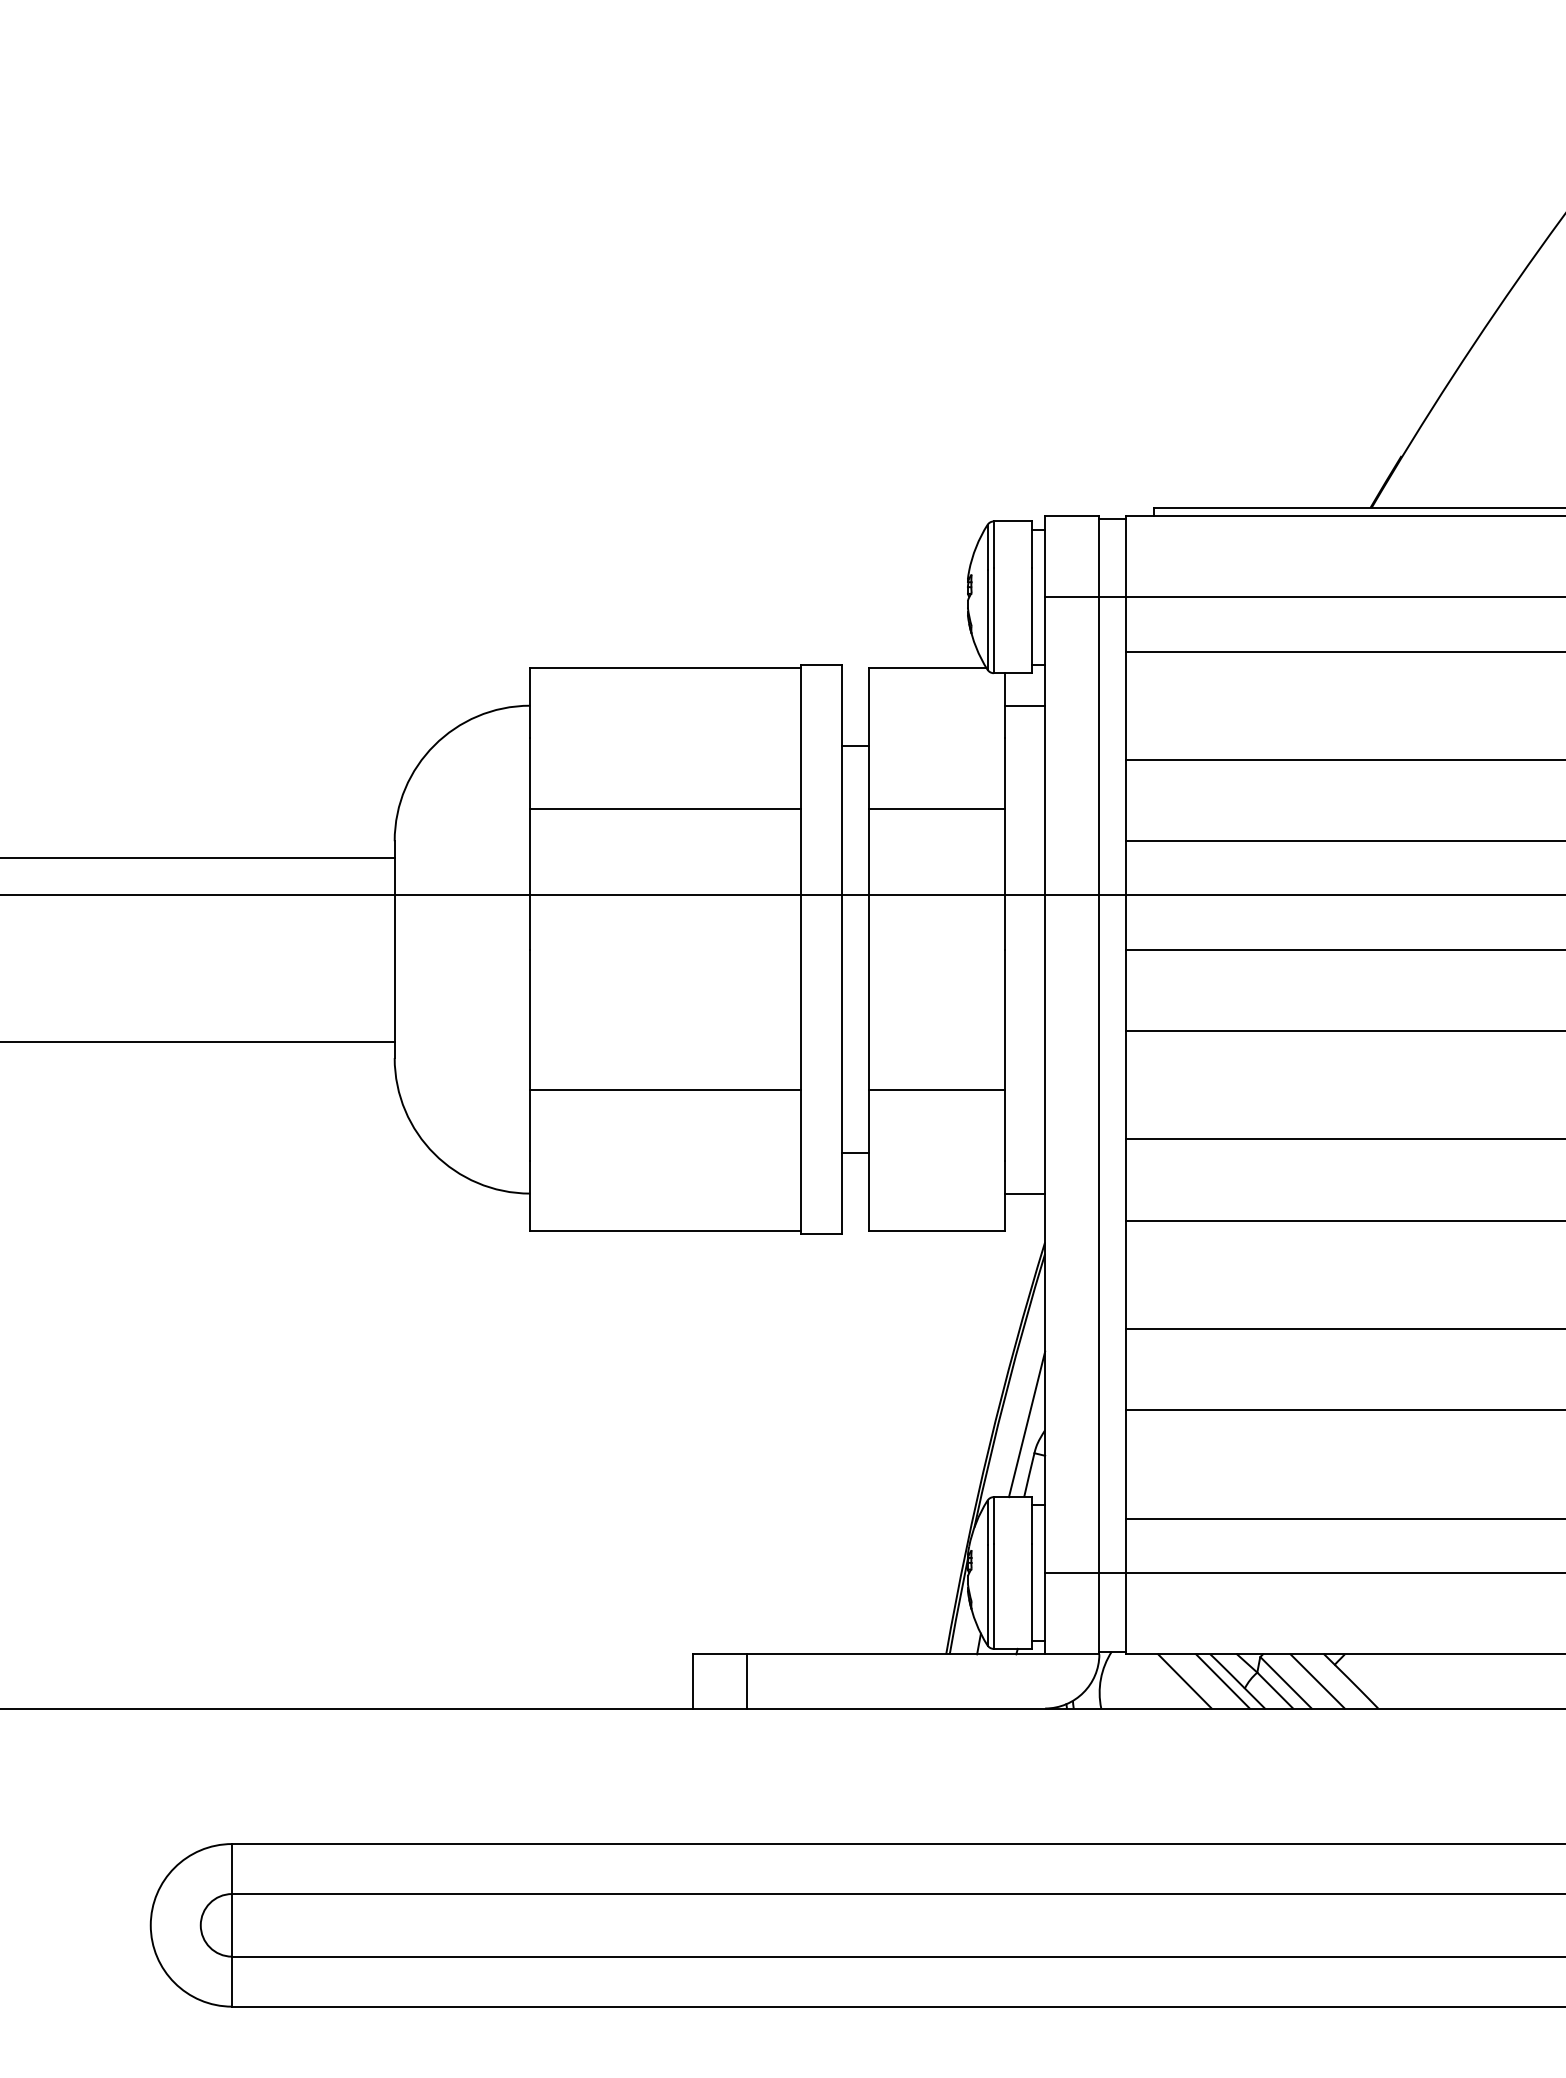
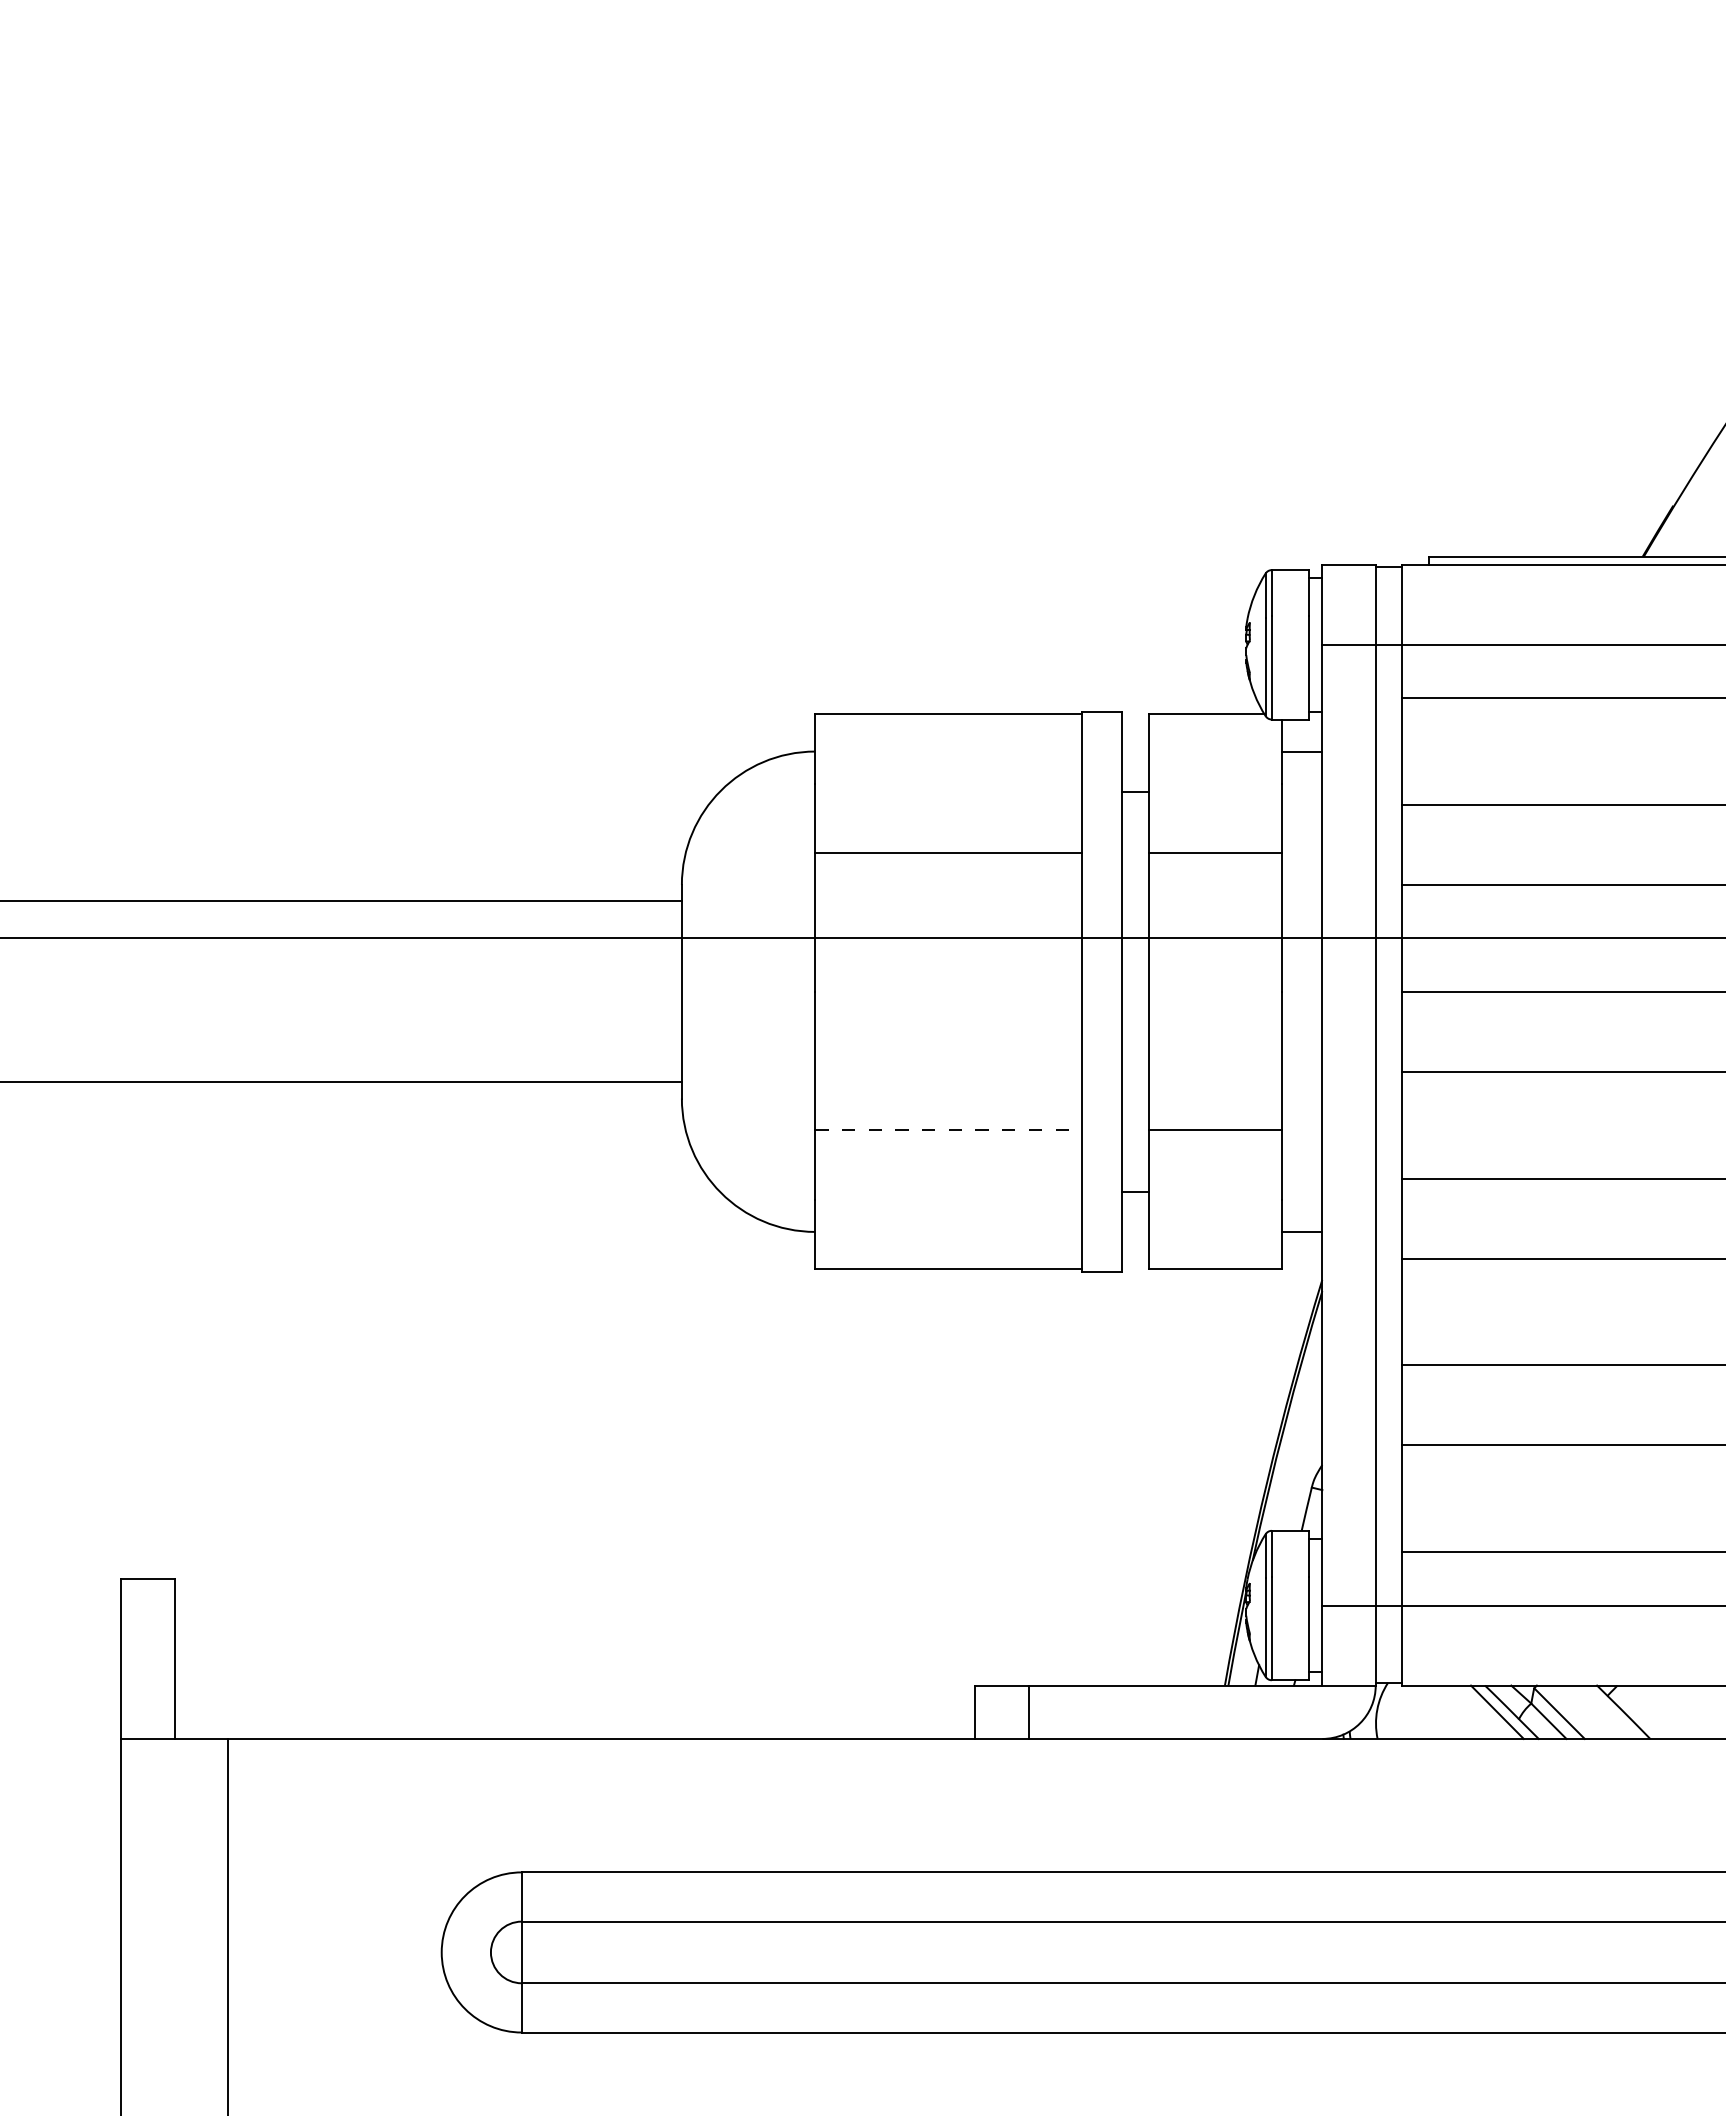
line: (666, 1090) -> (949, 1130), solid -> dashed
line: (1027, 1423) -> (1304, 1458), removed
line: (1184, 1680) -> (1459, 1711), removed
line: (1317, 1680) -> (1590, 1711), removed

